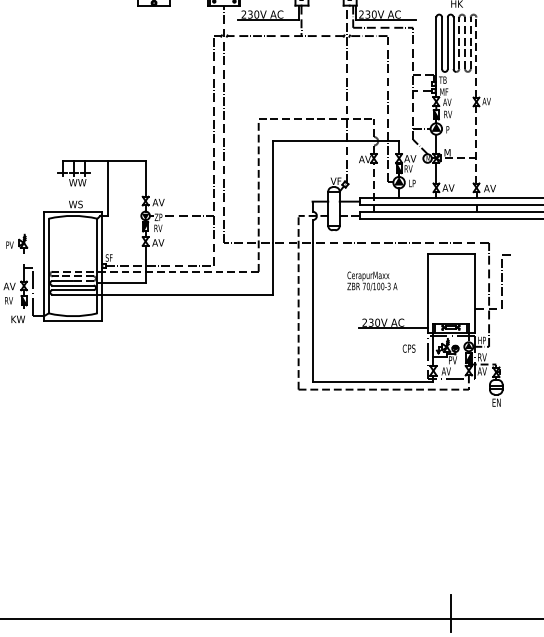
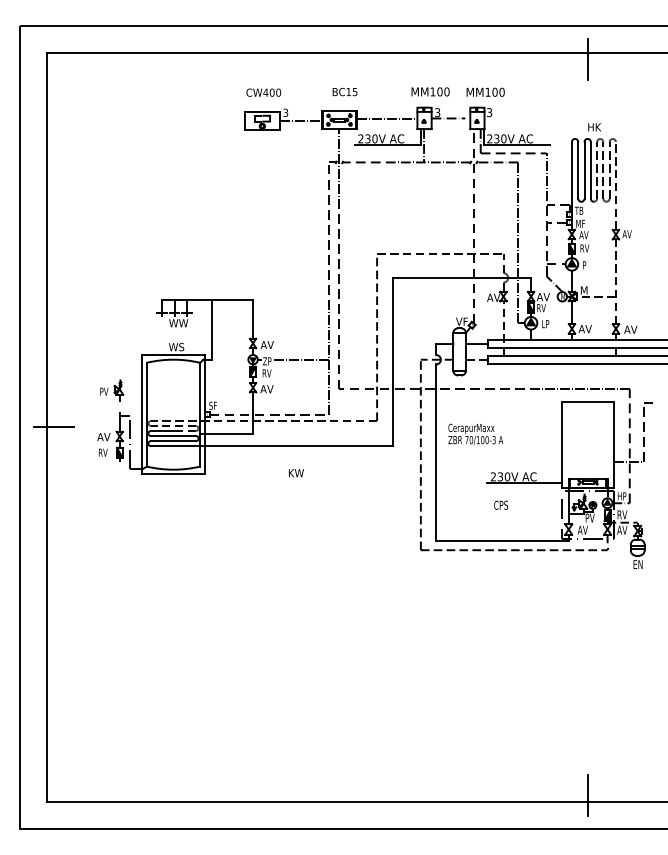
text: (372, 280) -> (475, 433), moved
text: (18, 319) -> (296, 473), moved
text: (409, 347) -> (501, 504), moved

